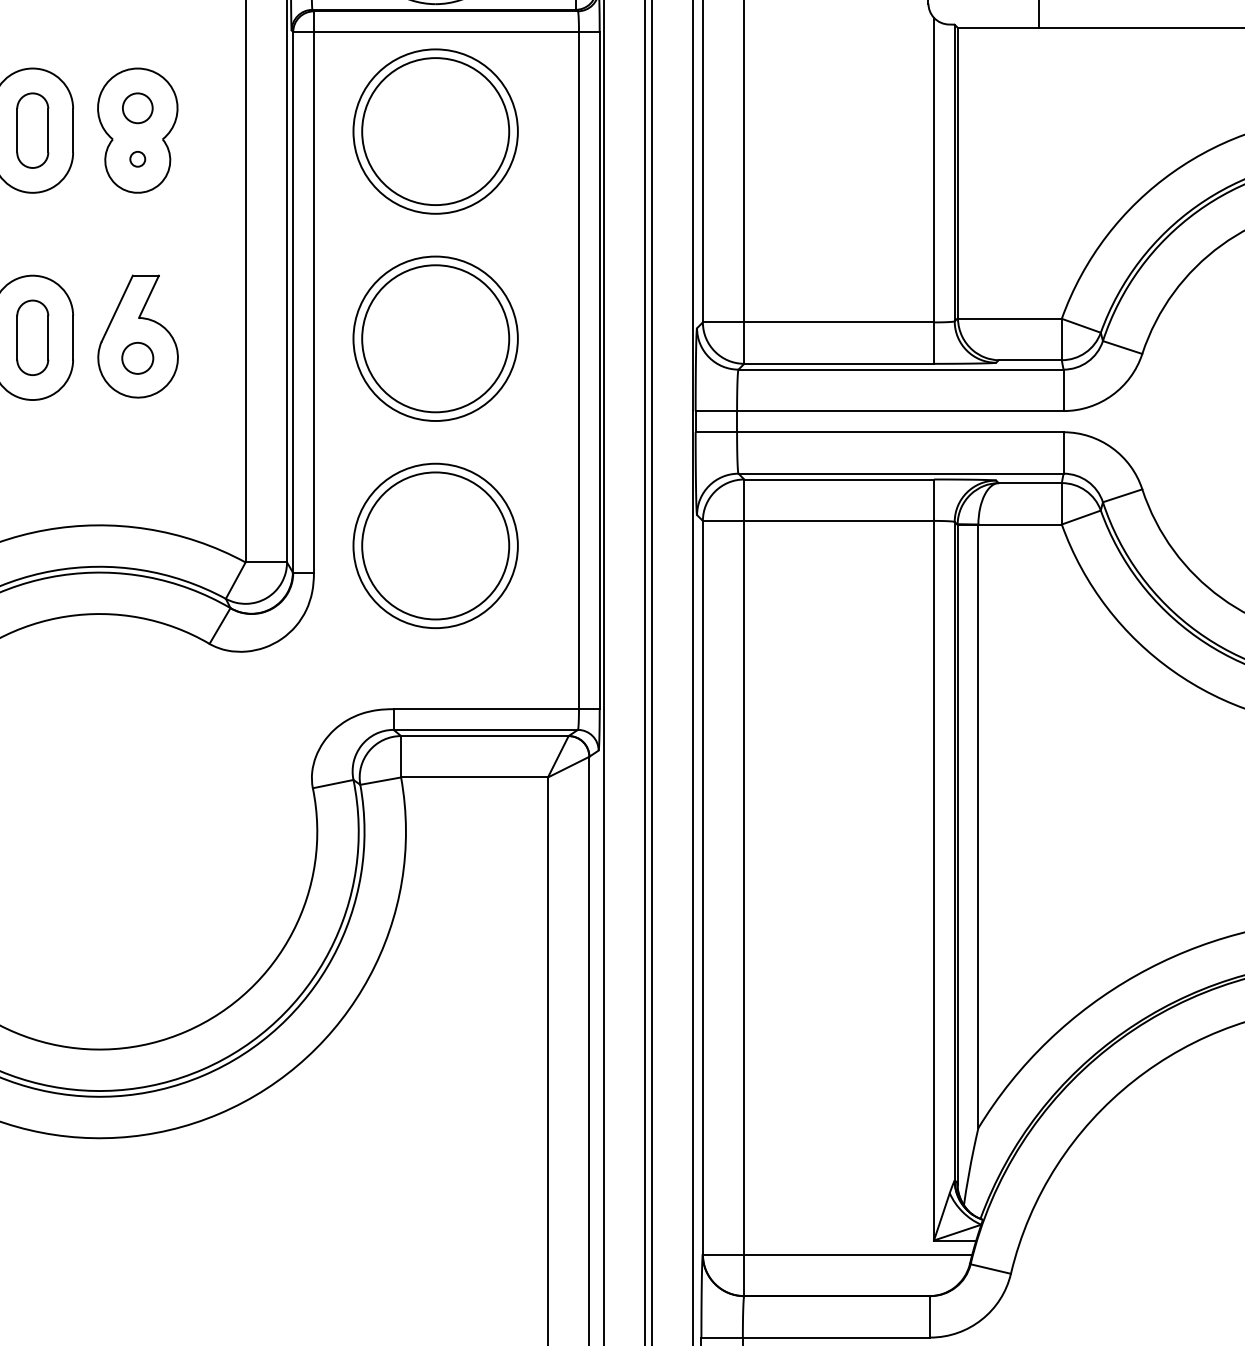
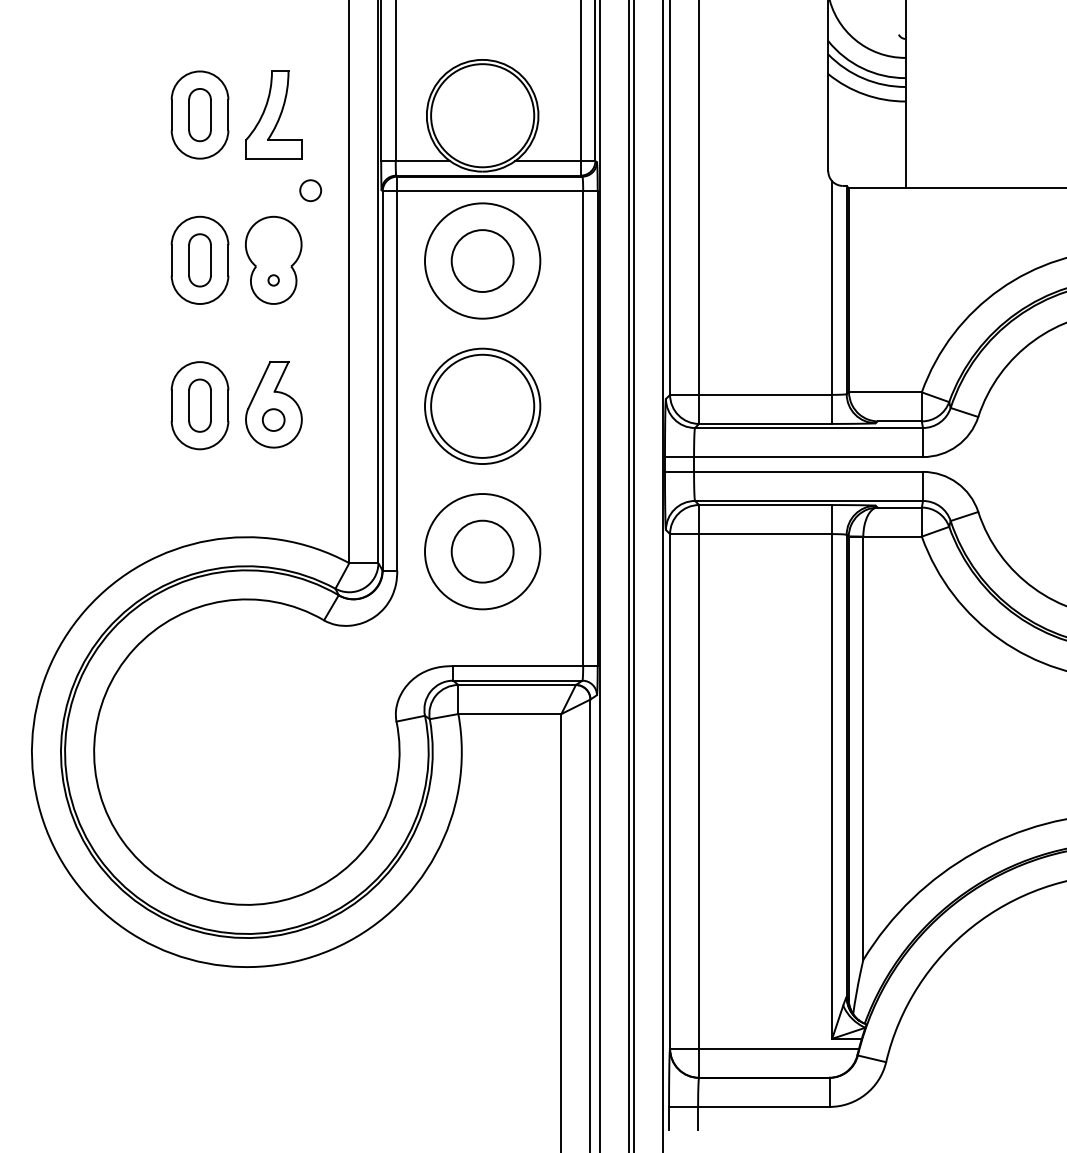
circle: (137, 108) -> (310, 190), moved
circle: (435, 130) -> (482, 260), size x0.6
circle: (435, 545) -> (482, 551), size x0.6

